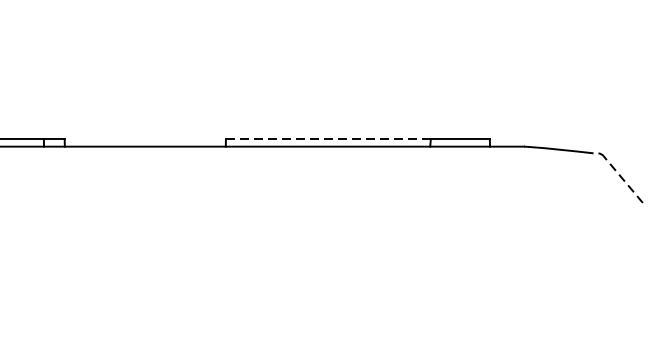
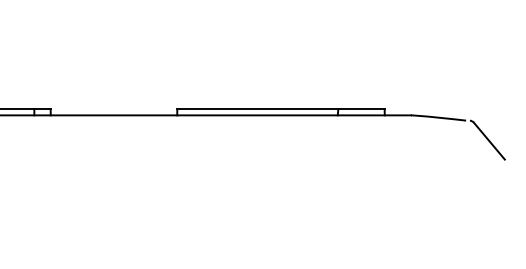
line: (329, 139) -> (258, 109), dashed -> solid
line: (623, 178) -> (489, 140), dashed -> solid

